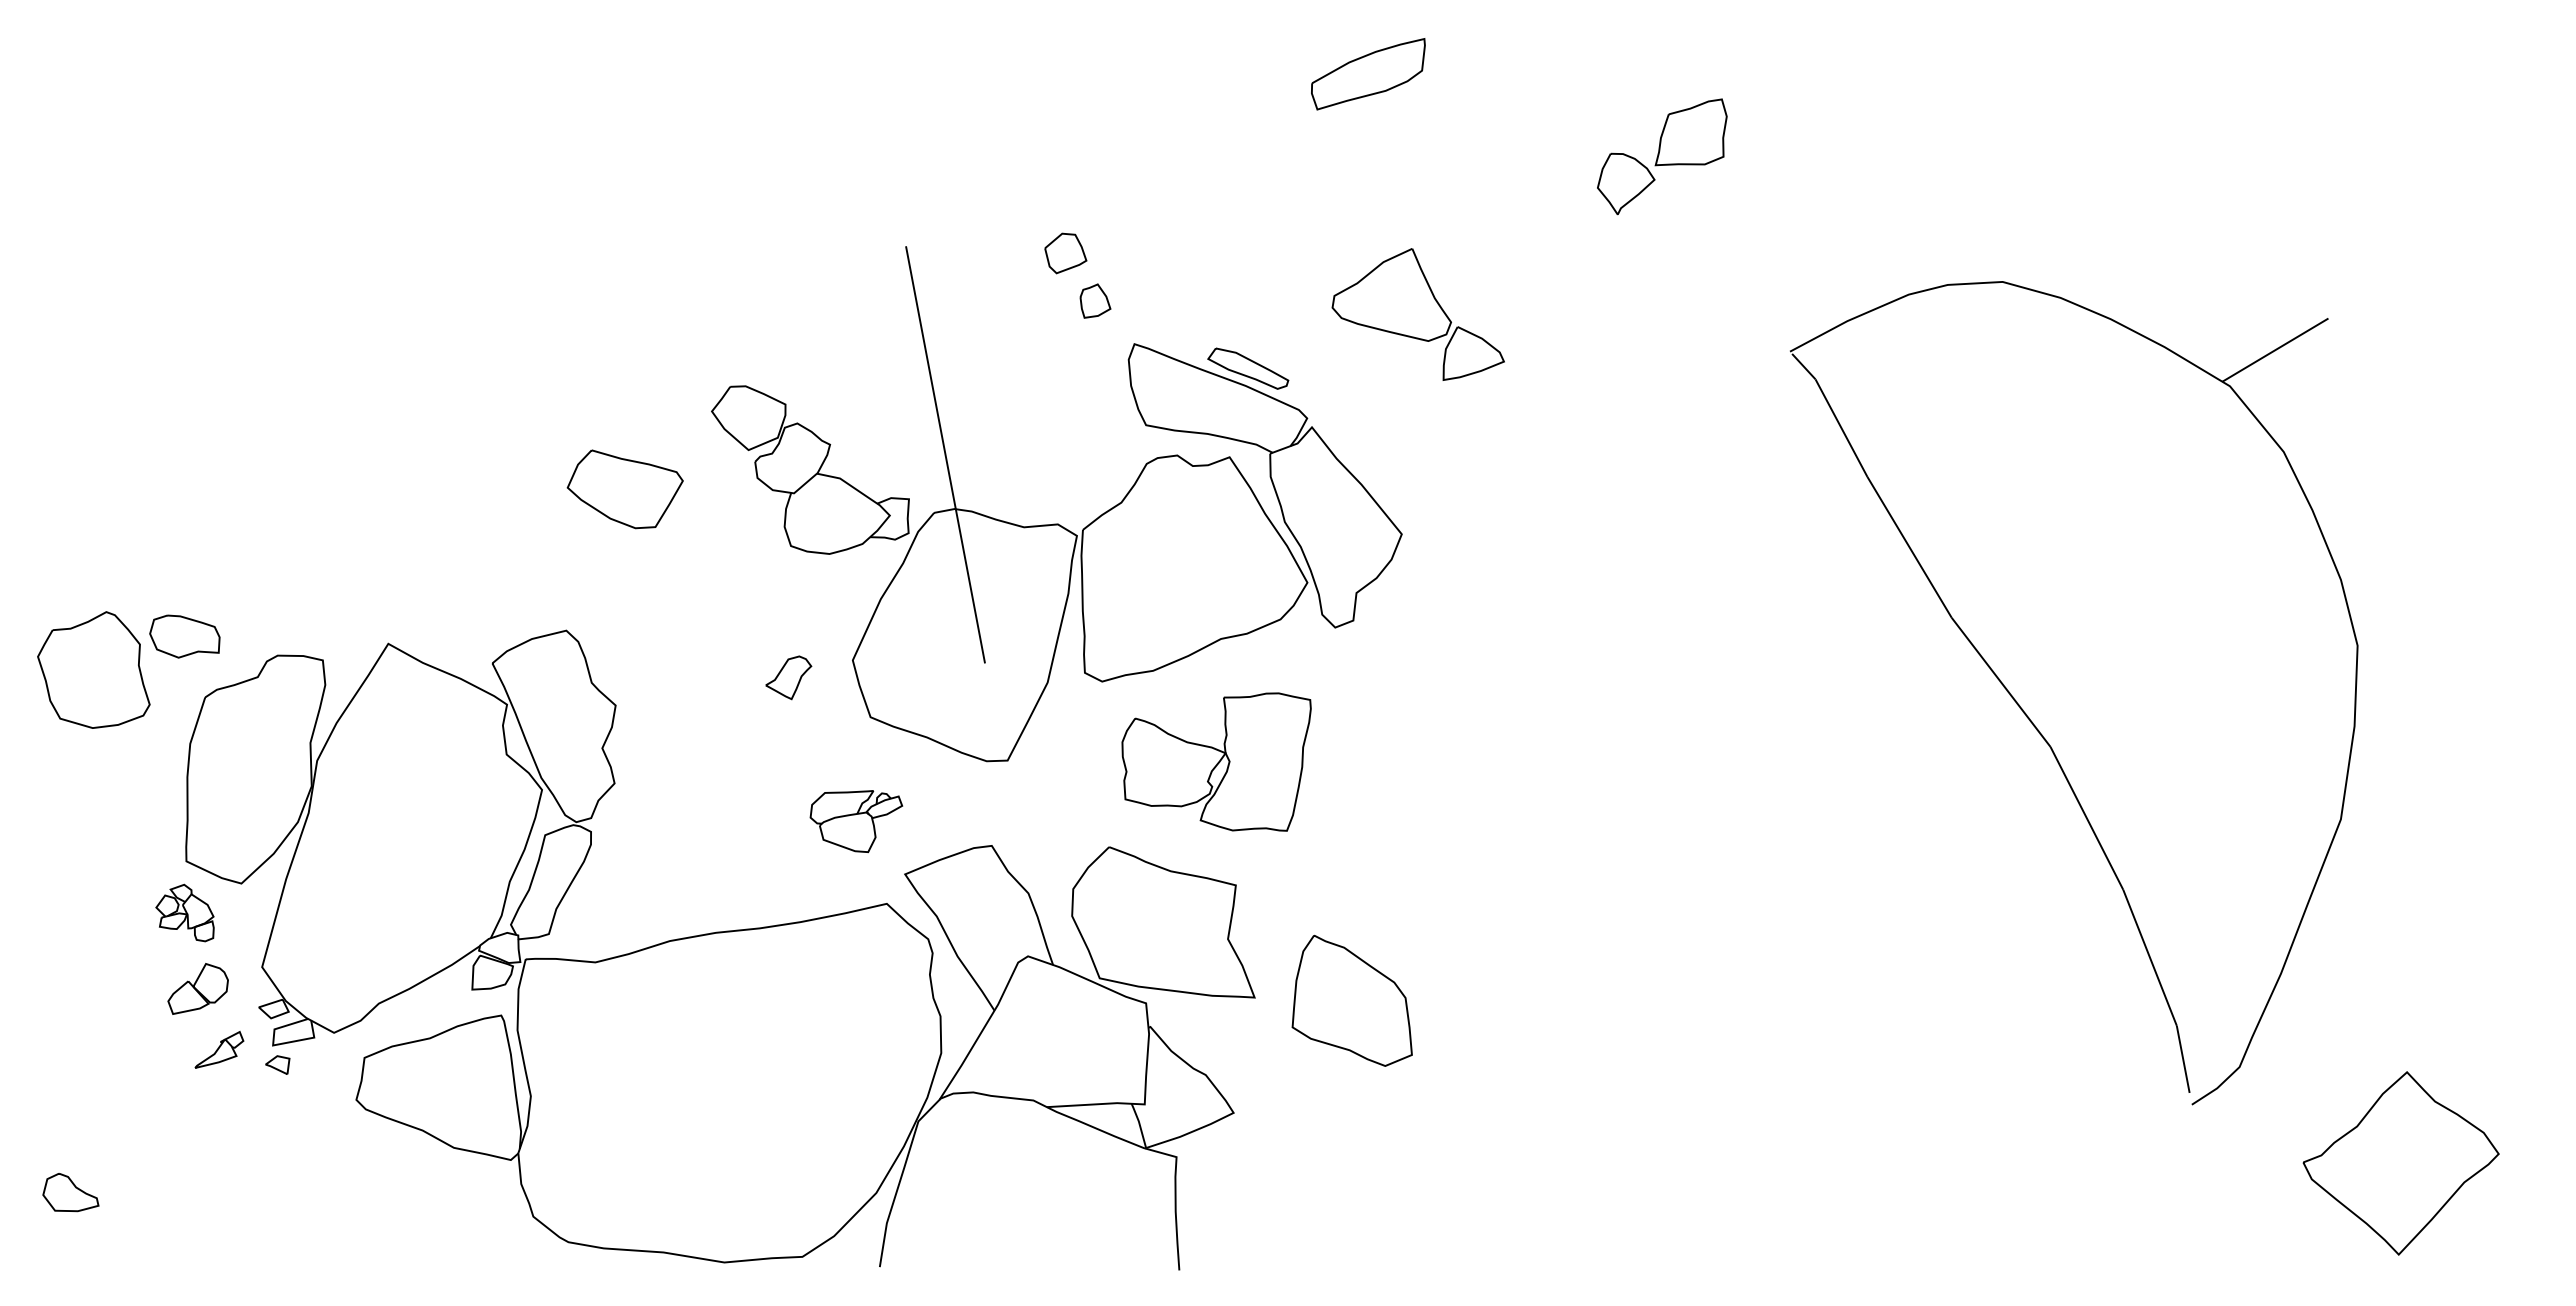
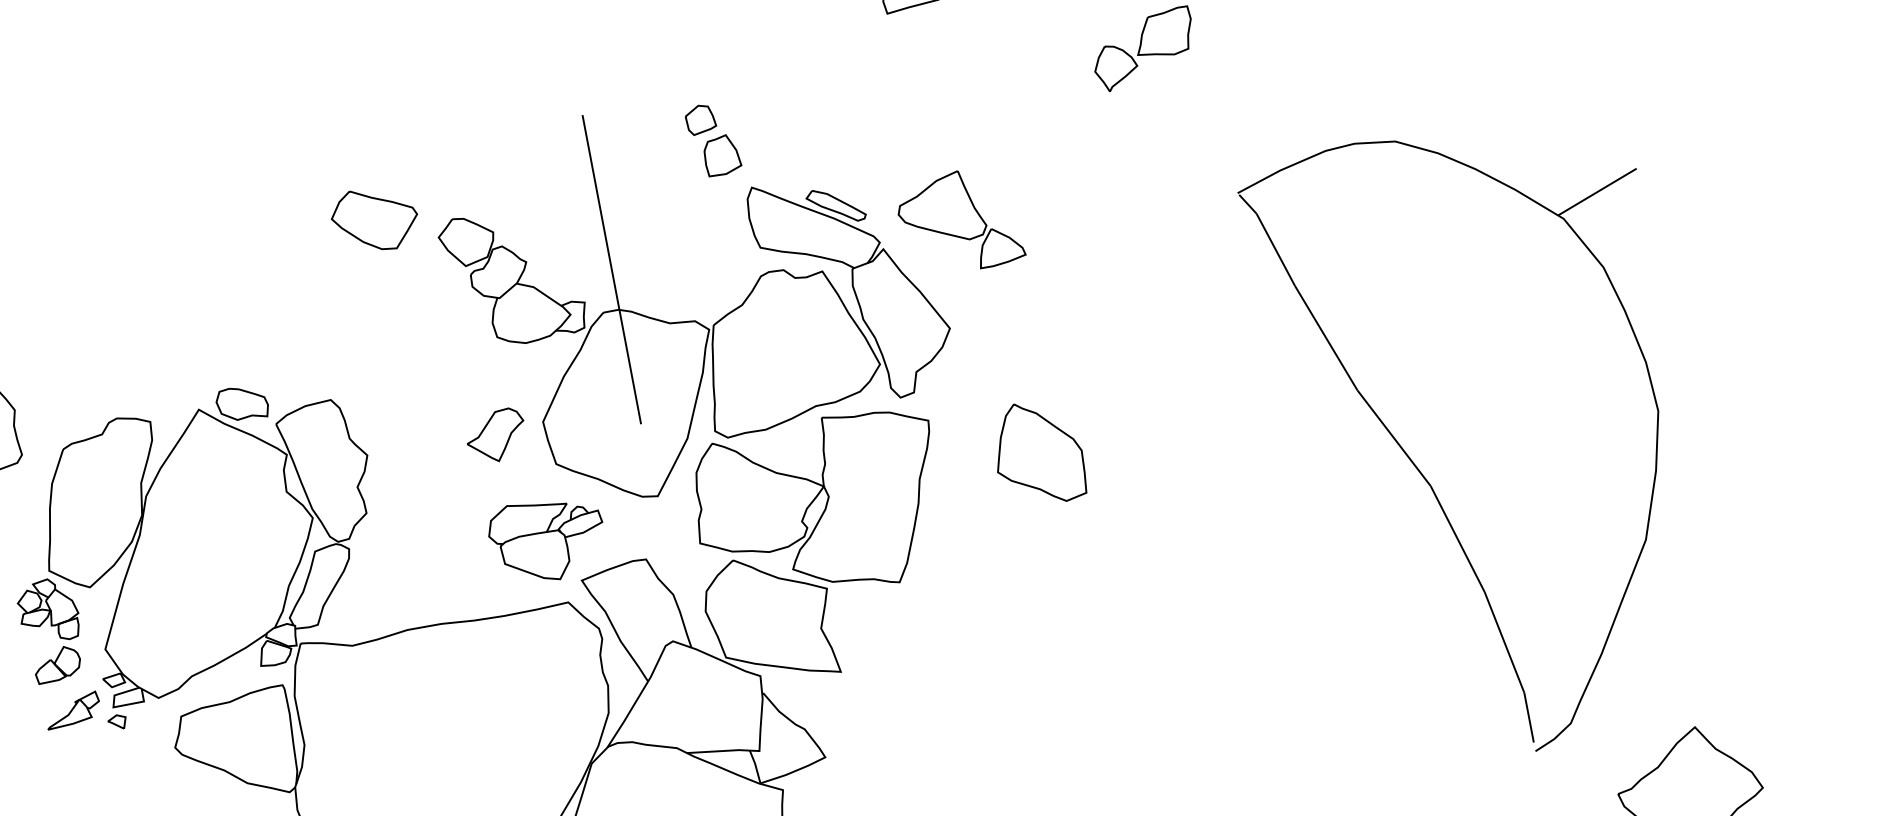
part: (1095, 300) -> (722, 155), size x1.67
part: (1417, 314) -> (961, 219), moved
part: (624, 489) -> (373, 220), moved
part: (184, 636) -> (241, 404), moved
part: (788, 677) -> (495, 434), size x1.67
part: (1216, 761) -> (812, 496), size x1.67
part: (856, 821) -> (545, 541), size x1.67
part: (184, 912) -> (47, 608), size x1.43
part: (1351, 1000) -> (1041, 452), moved
part: (219, 1049) -> (73, 710), size x1.43

